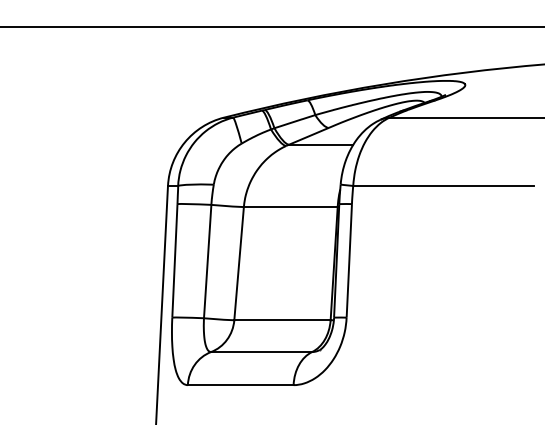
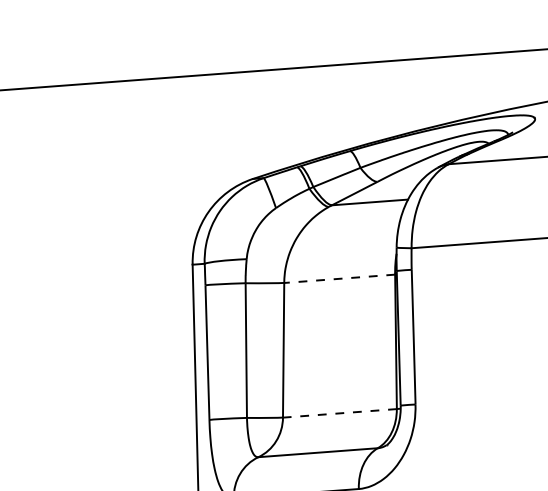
line: (290, 207) -> (339, 279), solid -> dashed
line: (281, 320) -> (338, 413), solid -> dashed

